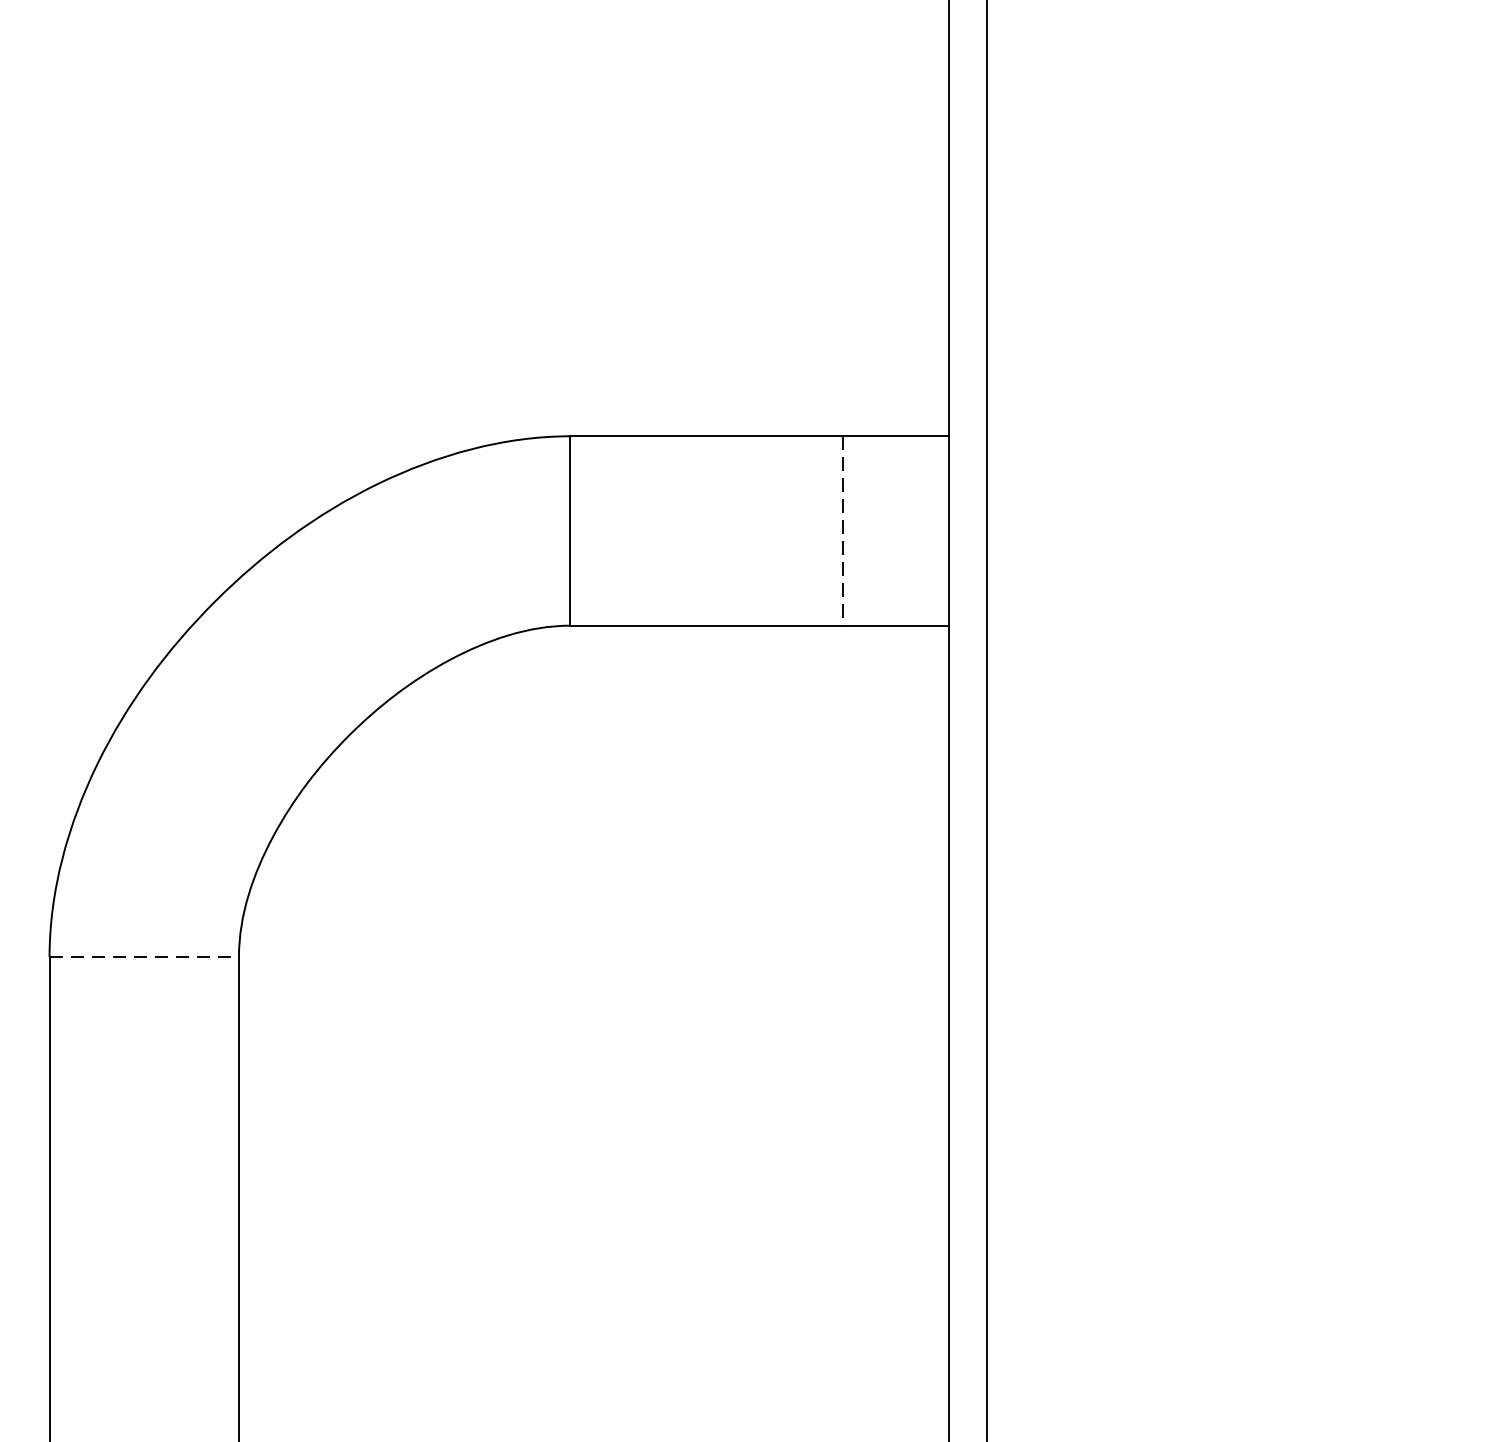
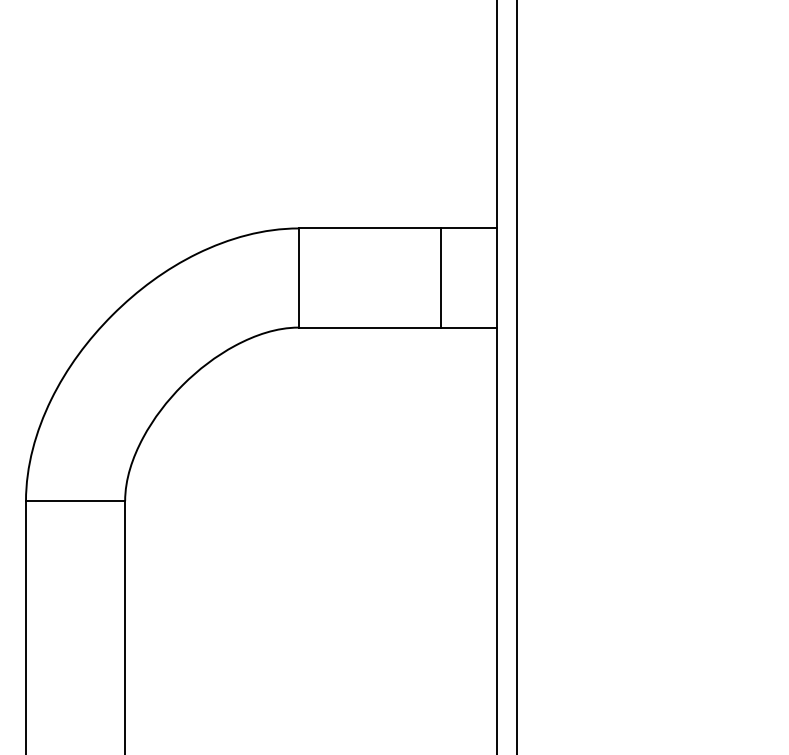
line: (843, 531) -> (441, 278), dashed -> solid
line: (144, 957) -> (75, 501), dashed -> solid

